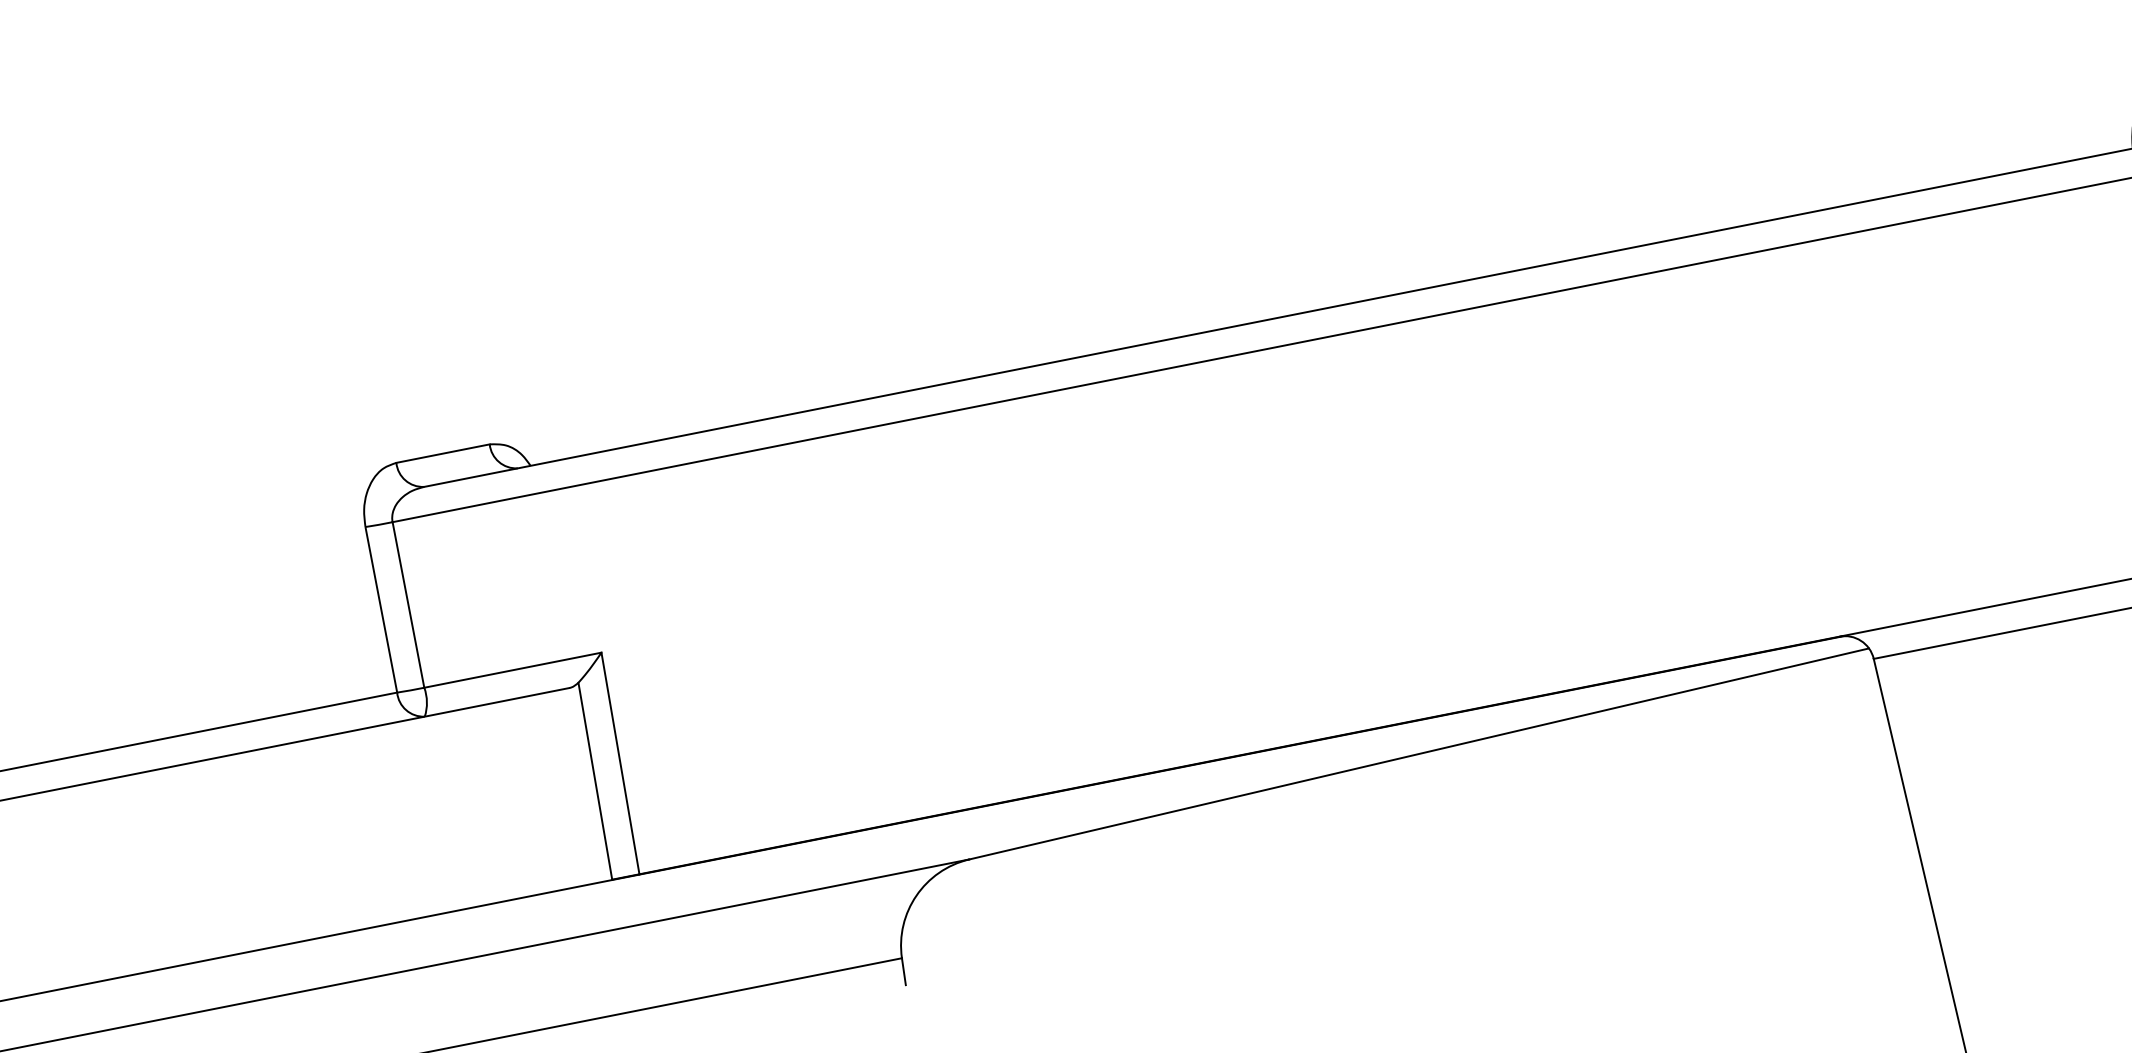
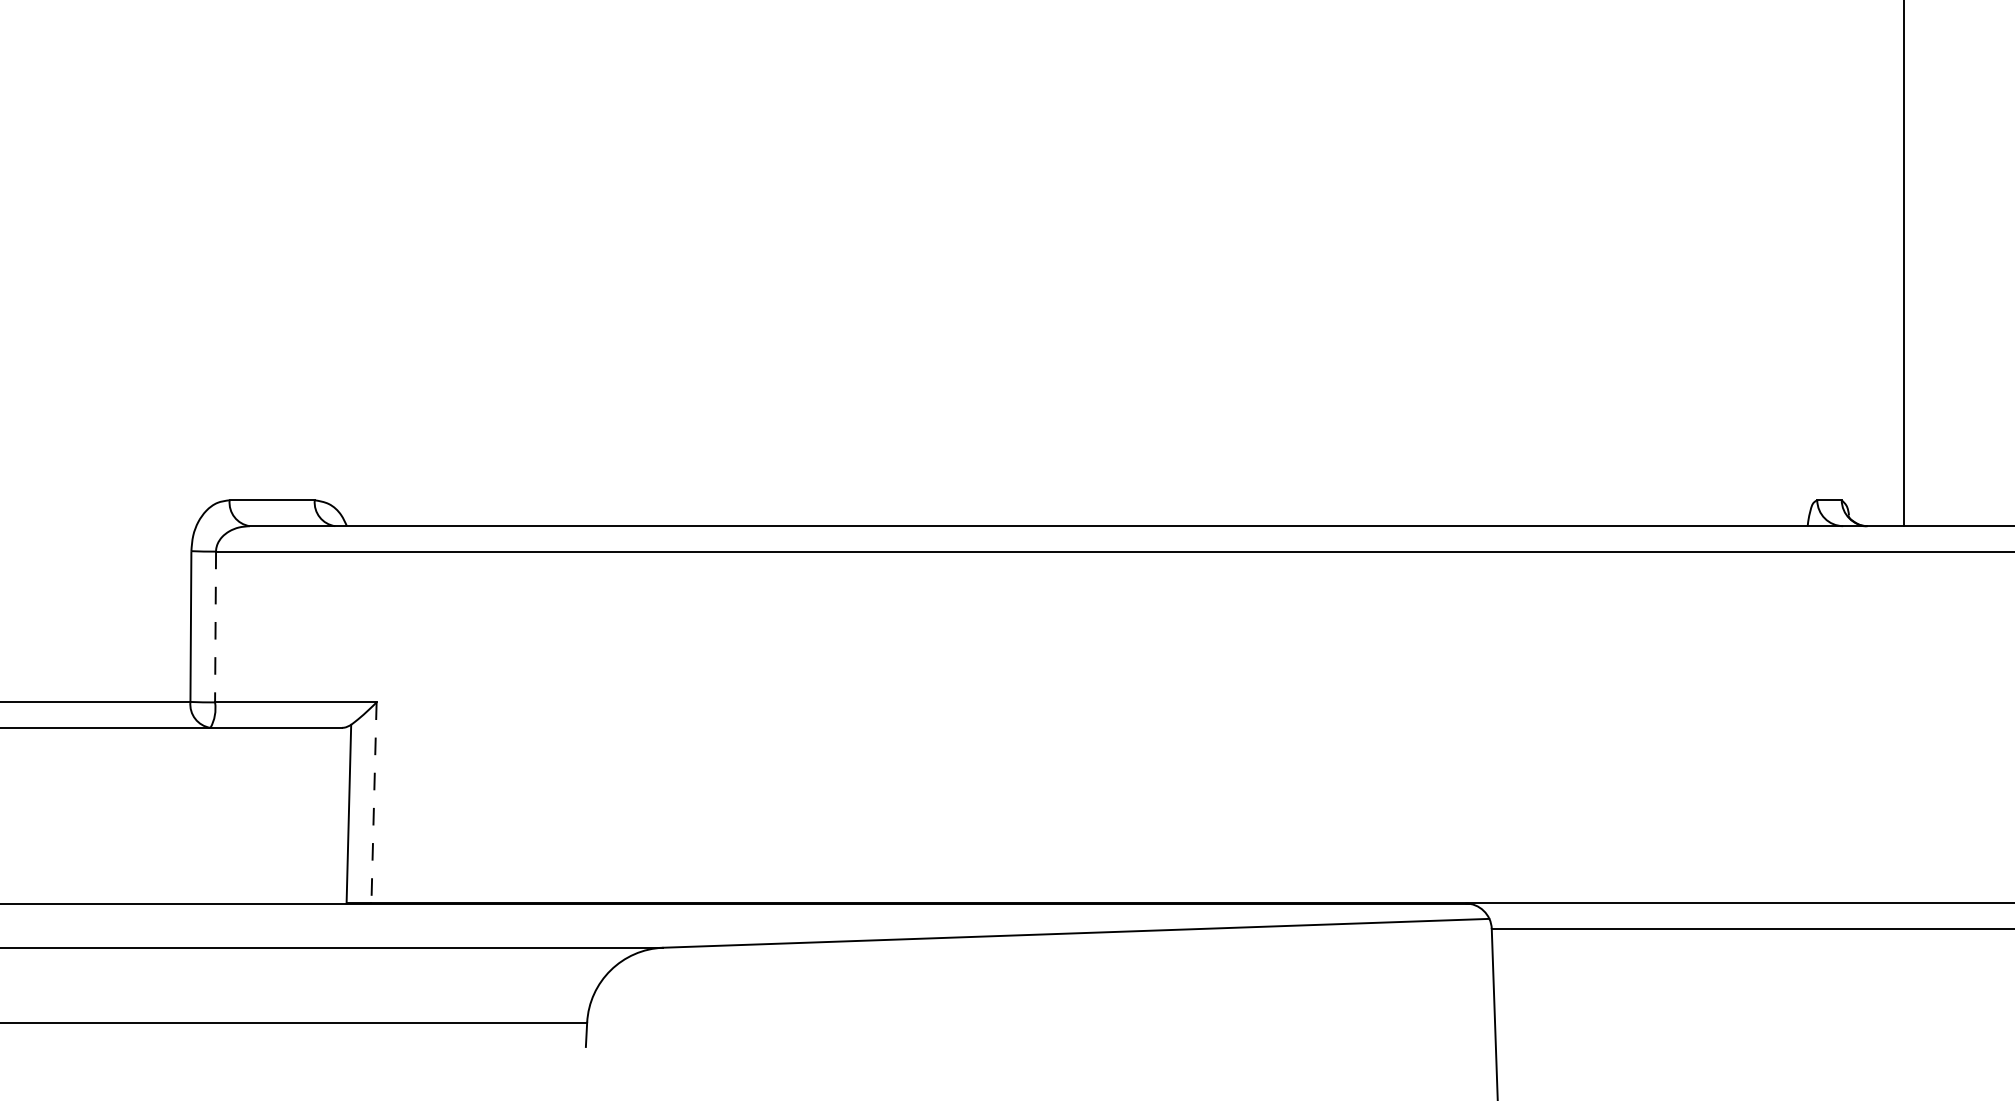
line: (408, 605) -> (215, 627), solid -> dashed
line: (620, 762) -> (374, 802), solid -> dashed

